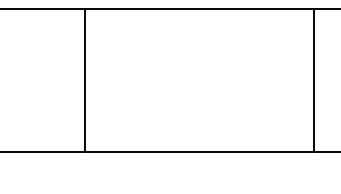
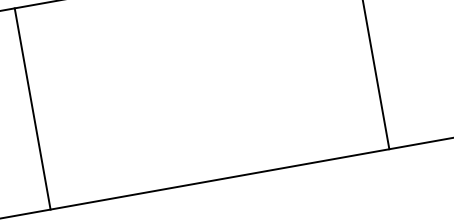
line: (85, 79) -> (33, 107), moved

